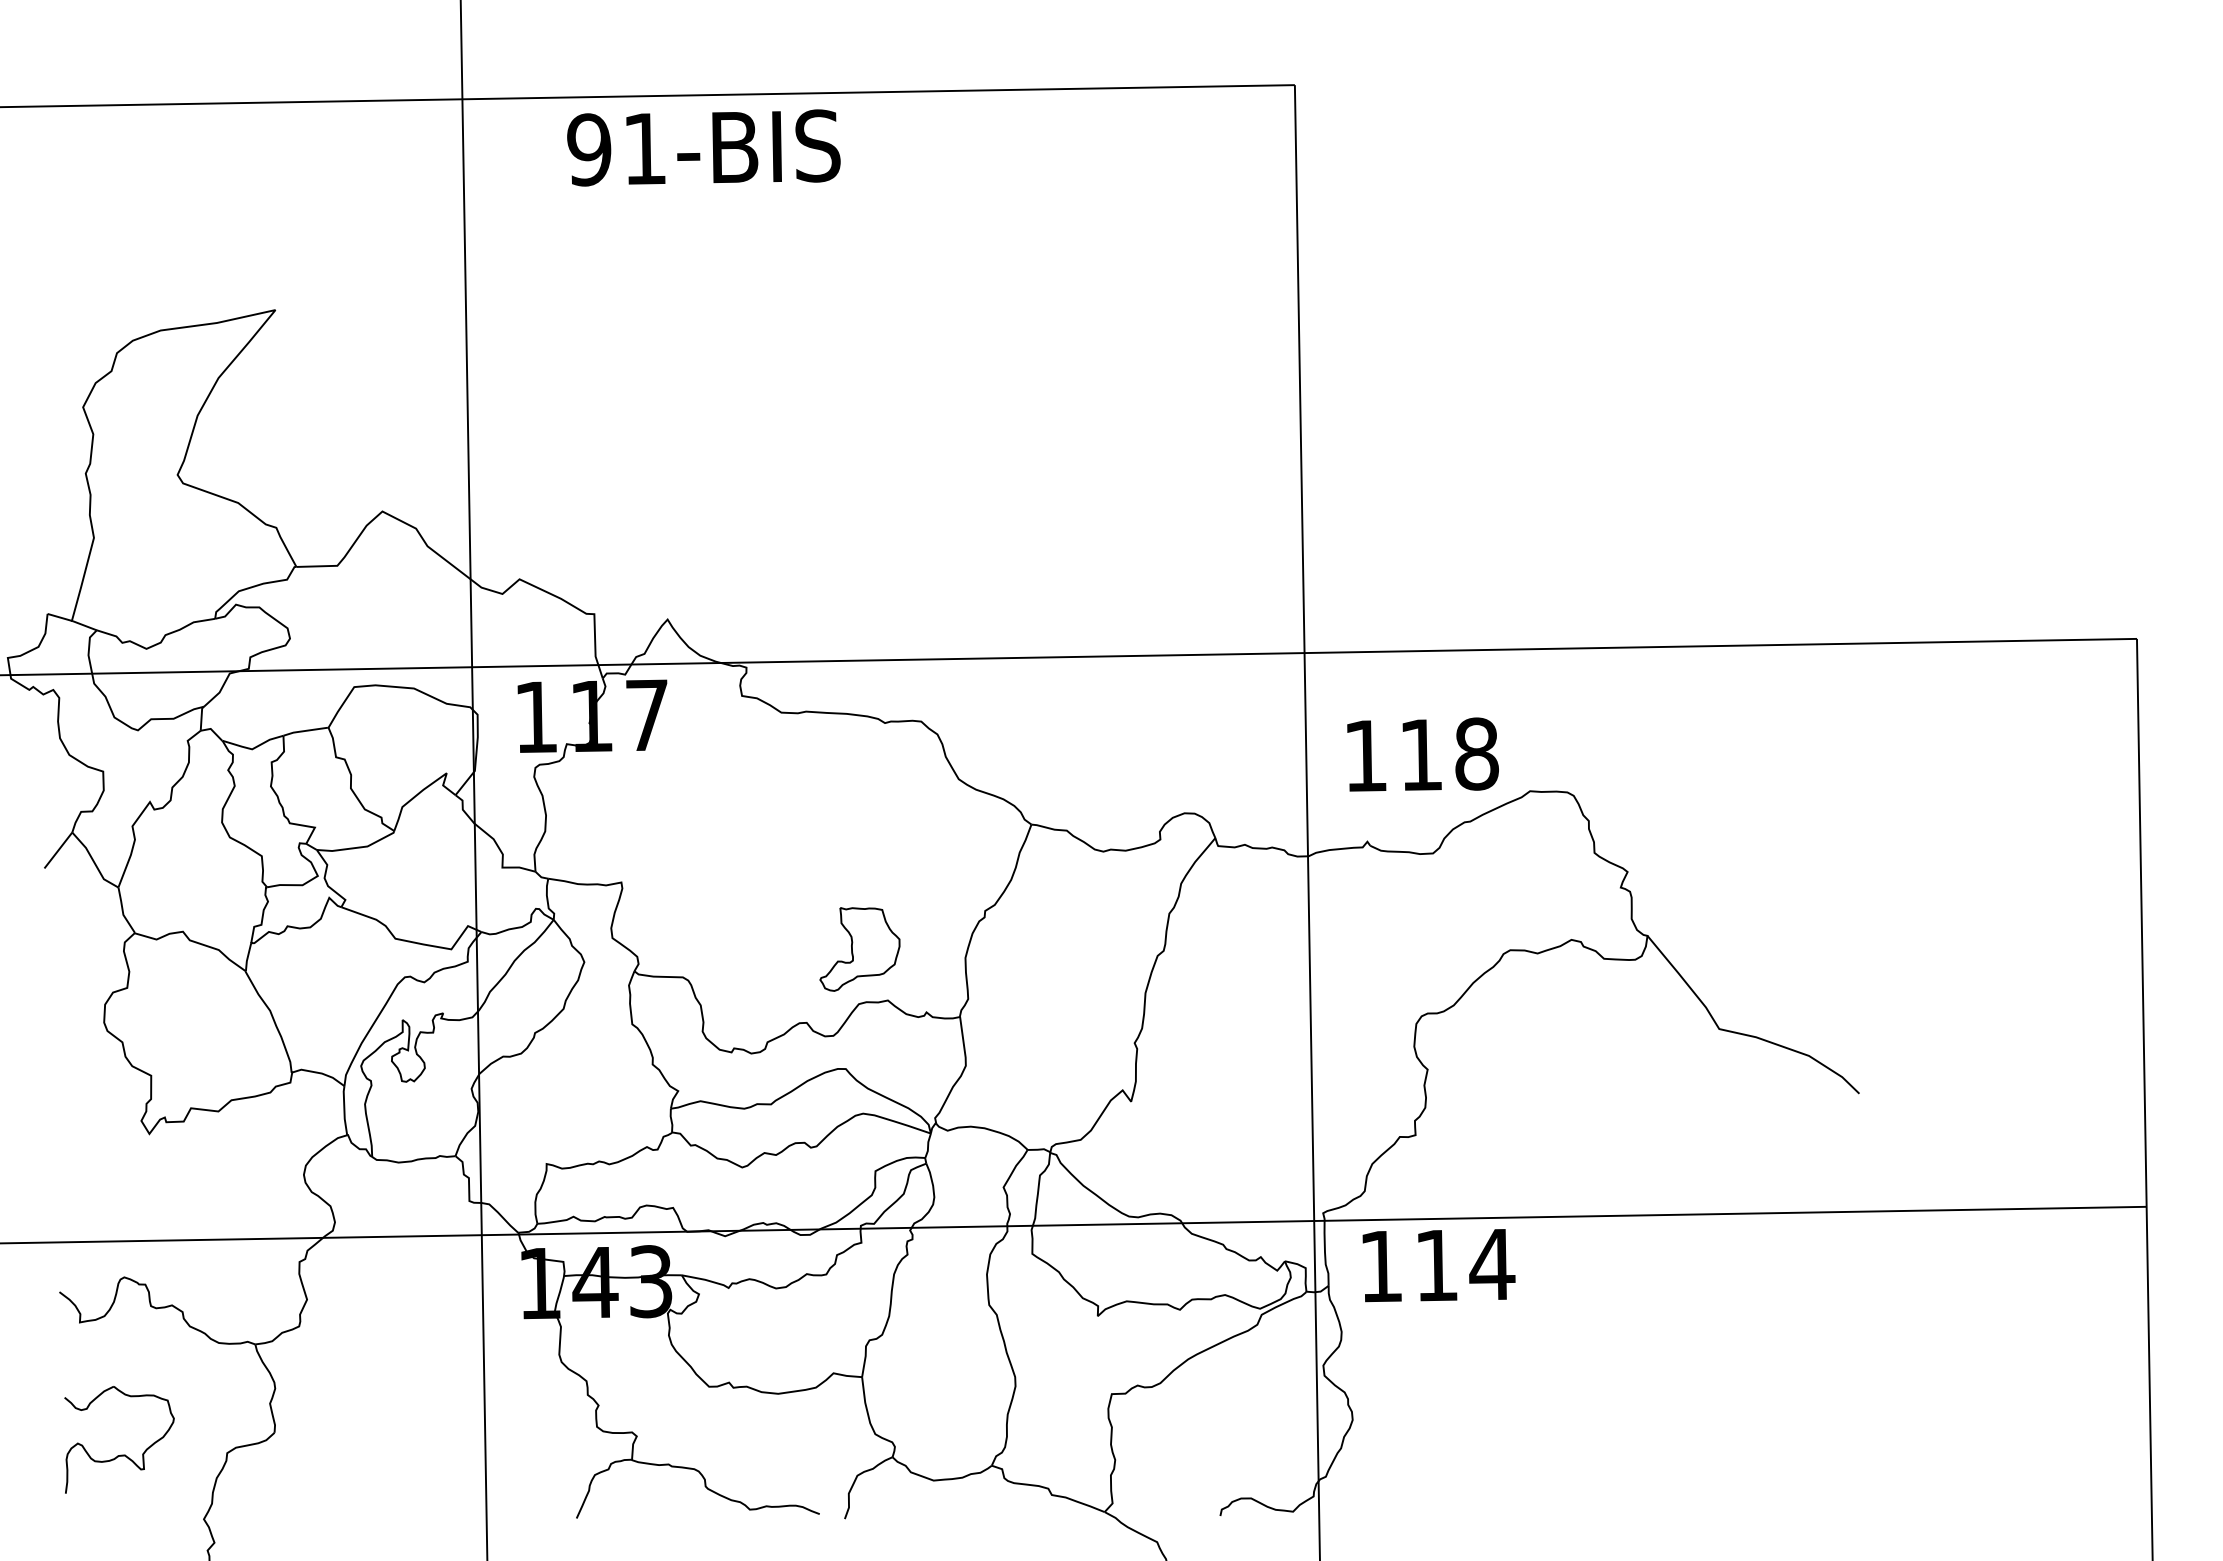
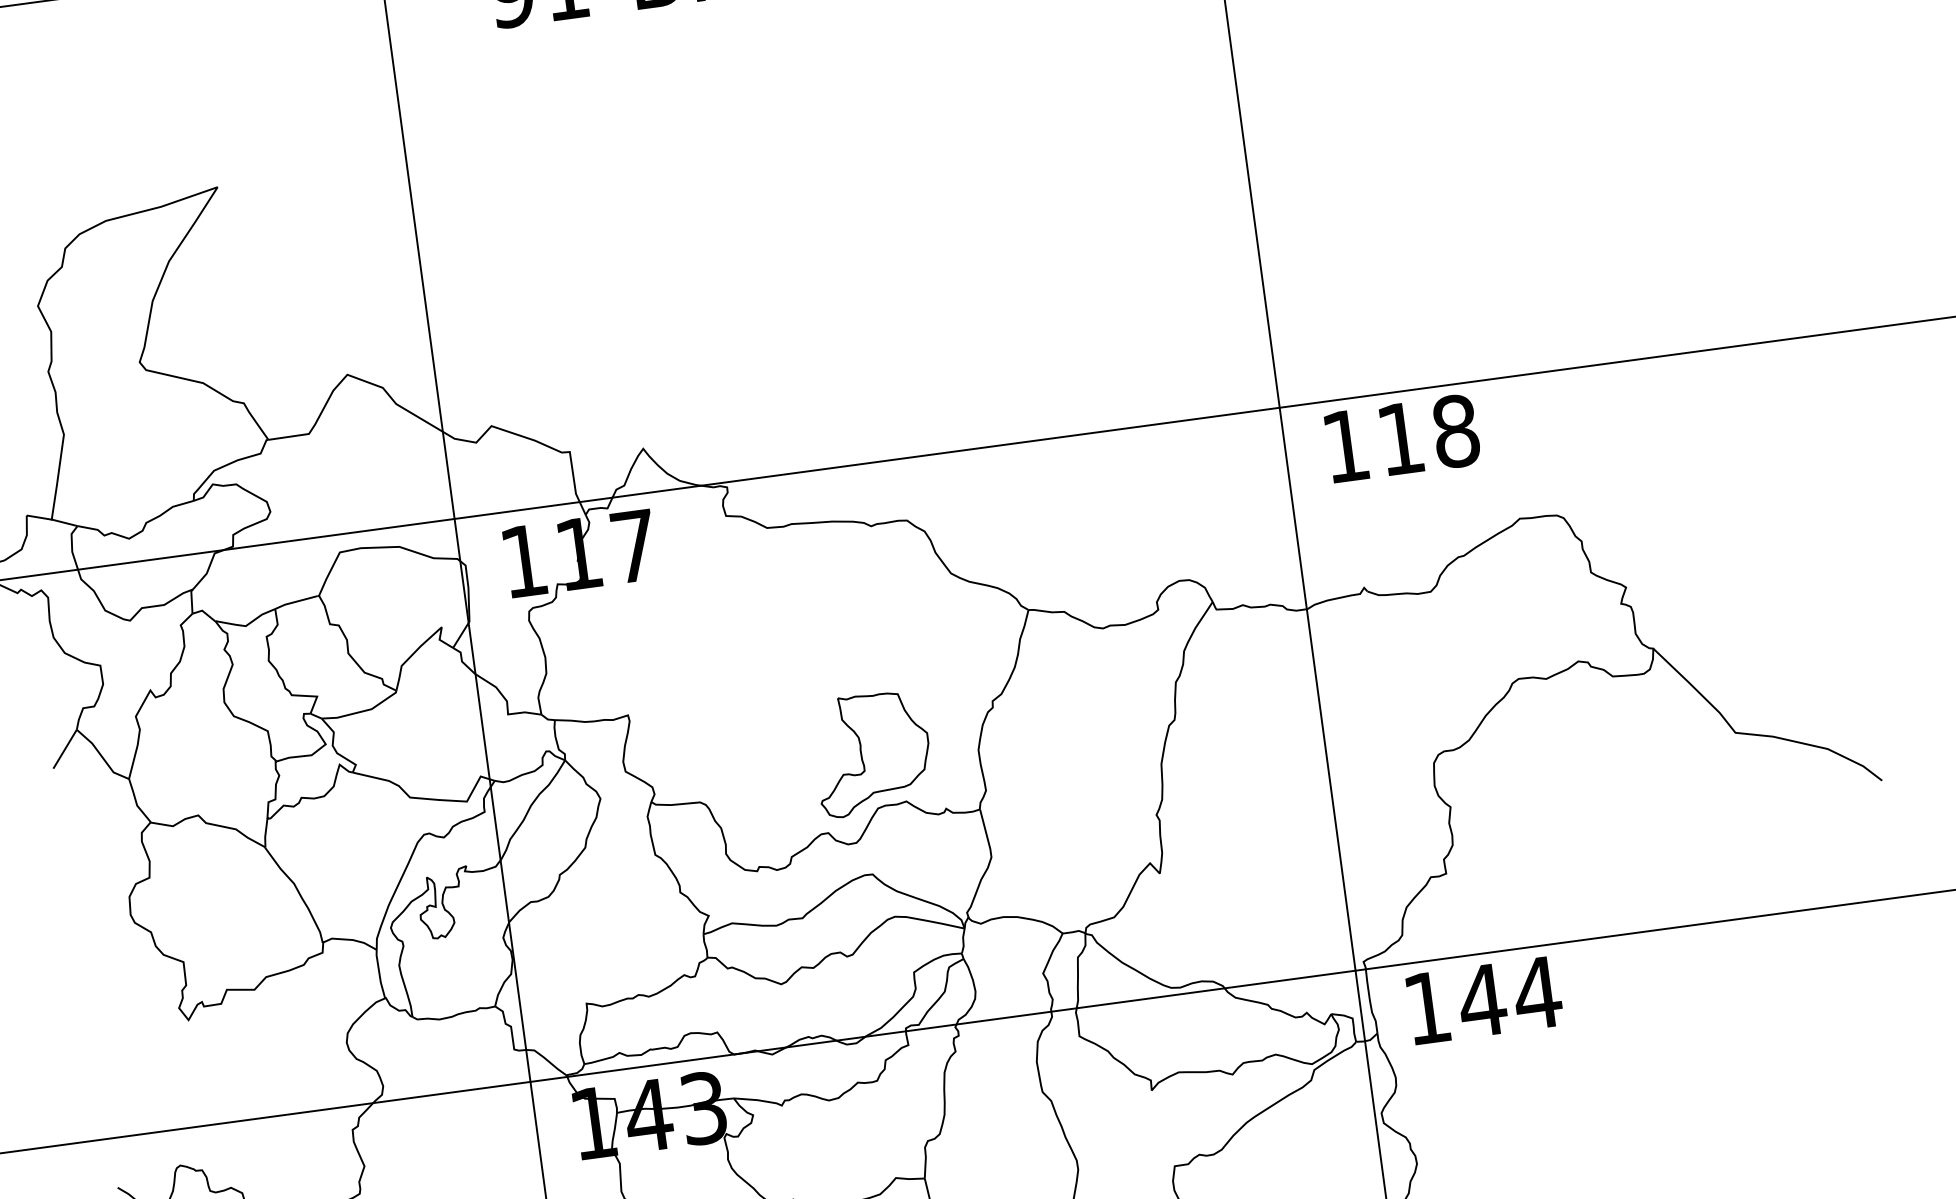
text: (1422, 754) -> (1402, 438), moved
part: (859, 949) -> (872, 754), size x1.43
text: (1436, 1265) -> (1482, 1000), 114 -> 144

